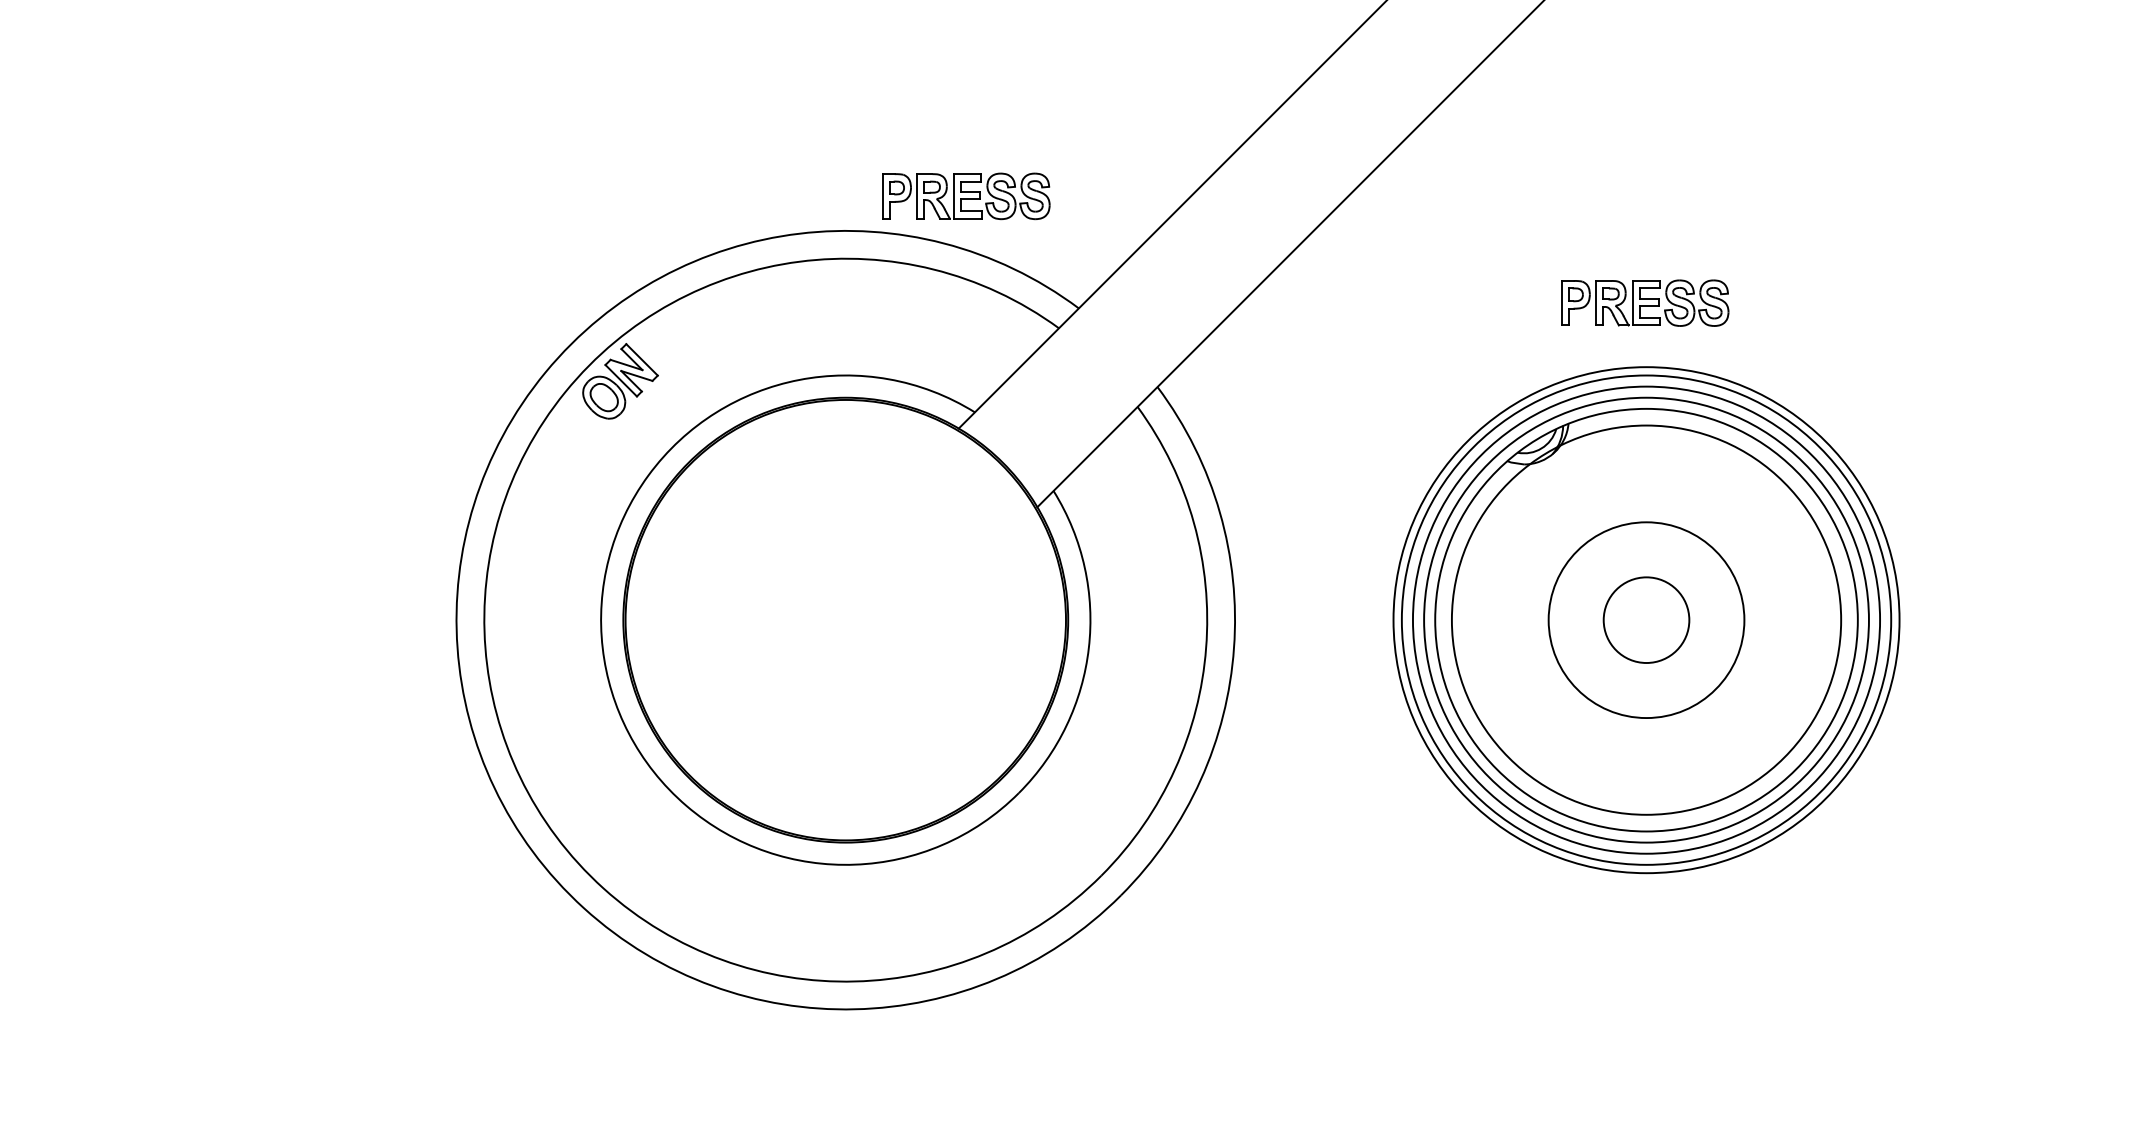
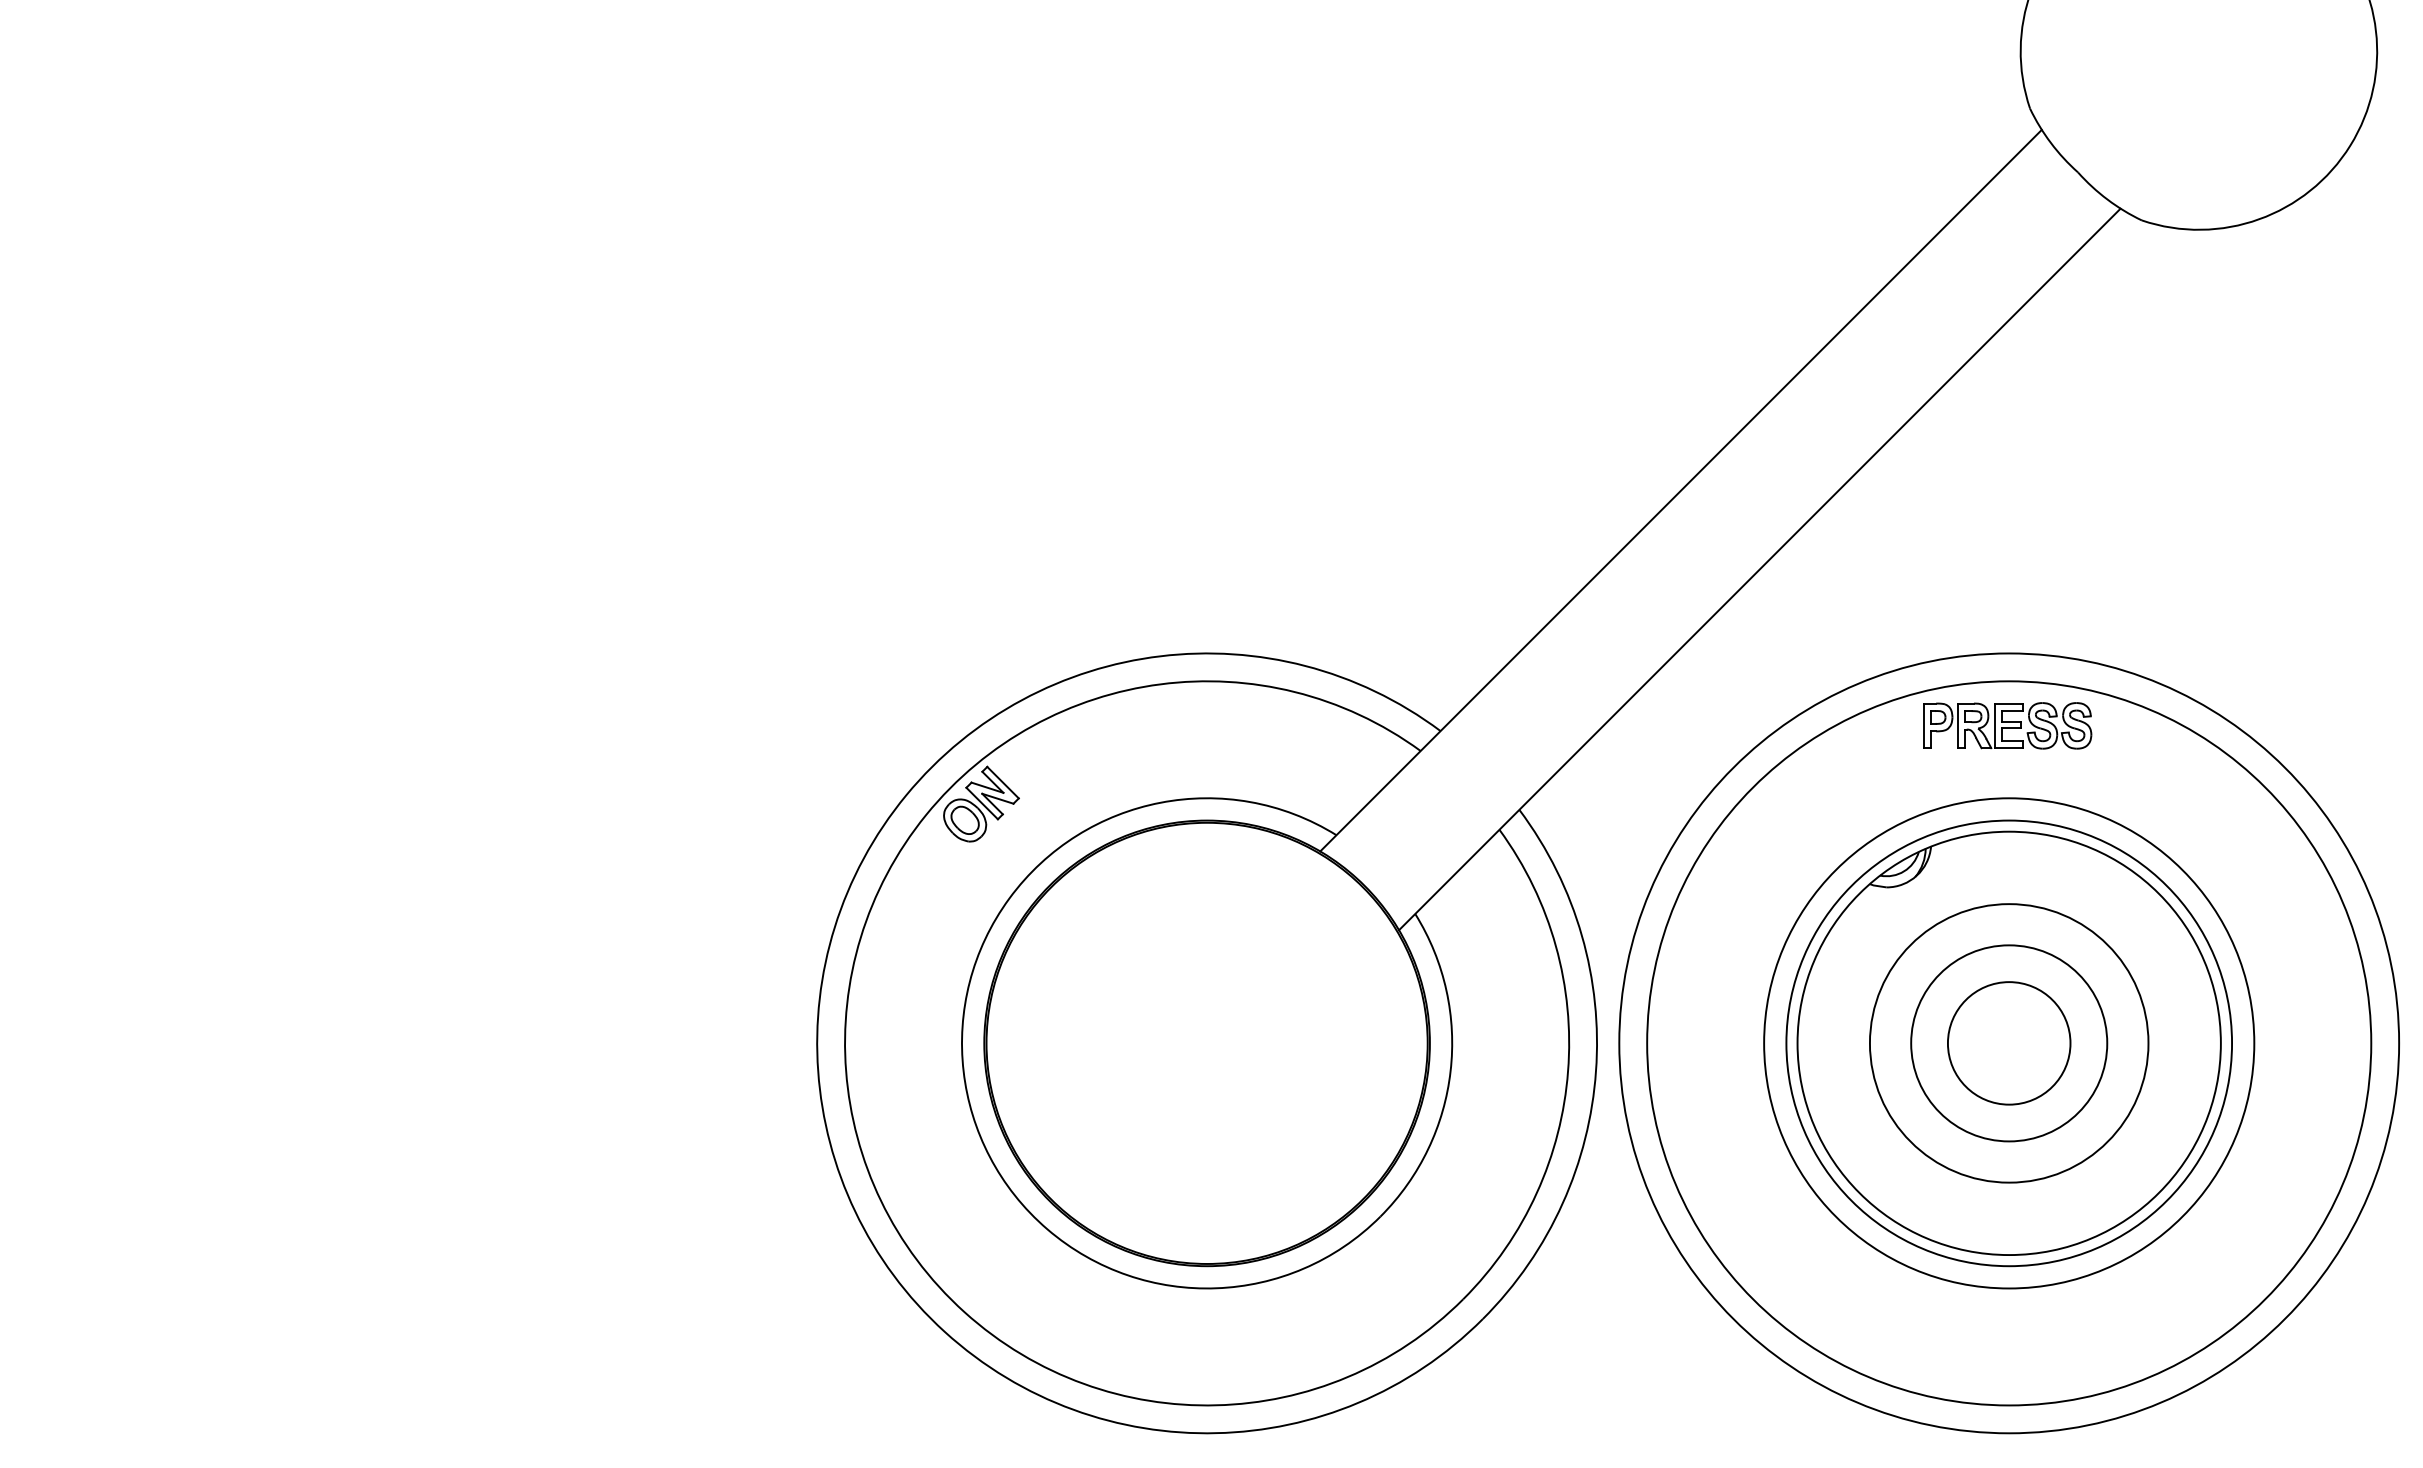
part: (965, 196) -> (1327, 618), removed
circle: (1645, 620) -> (2008, 1043), size x0.71
circle: (1645, 620) -> (2008, 1043), size x1.43
circle: (1646, 620) -> (2009, 1043), size x1.43
circle: (1646, 620) -> (2009, 1043), size x1.67

